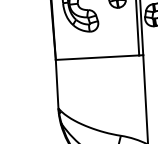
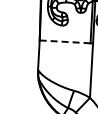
line: (96, 57) -> (64, 41), solid -> dashed

